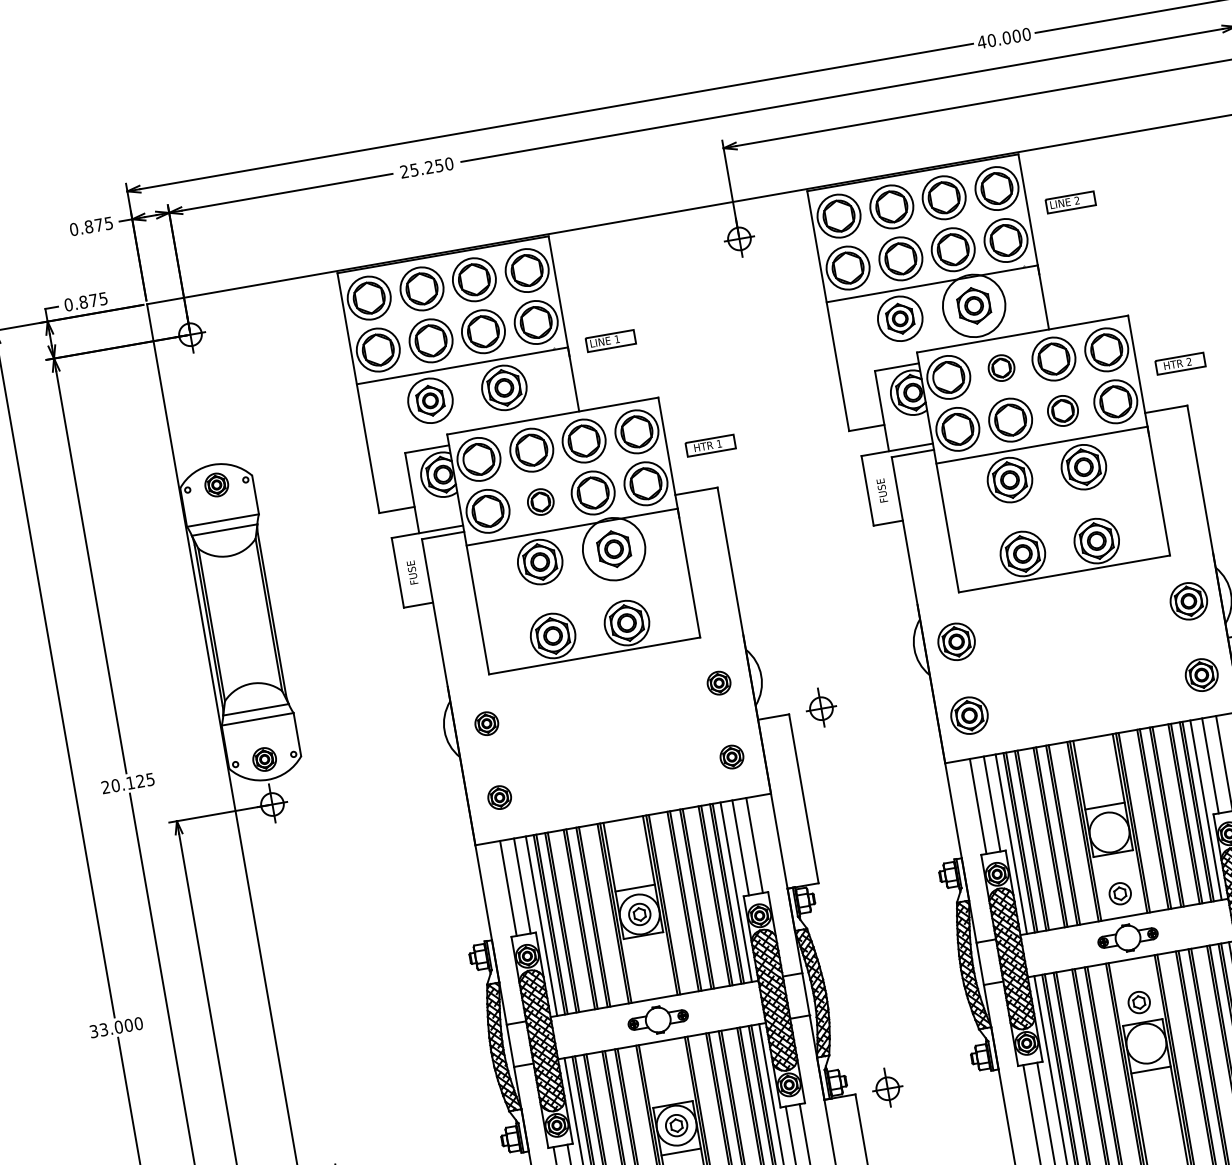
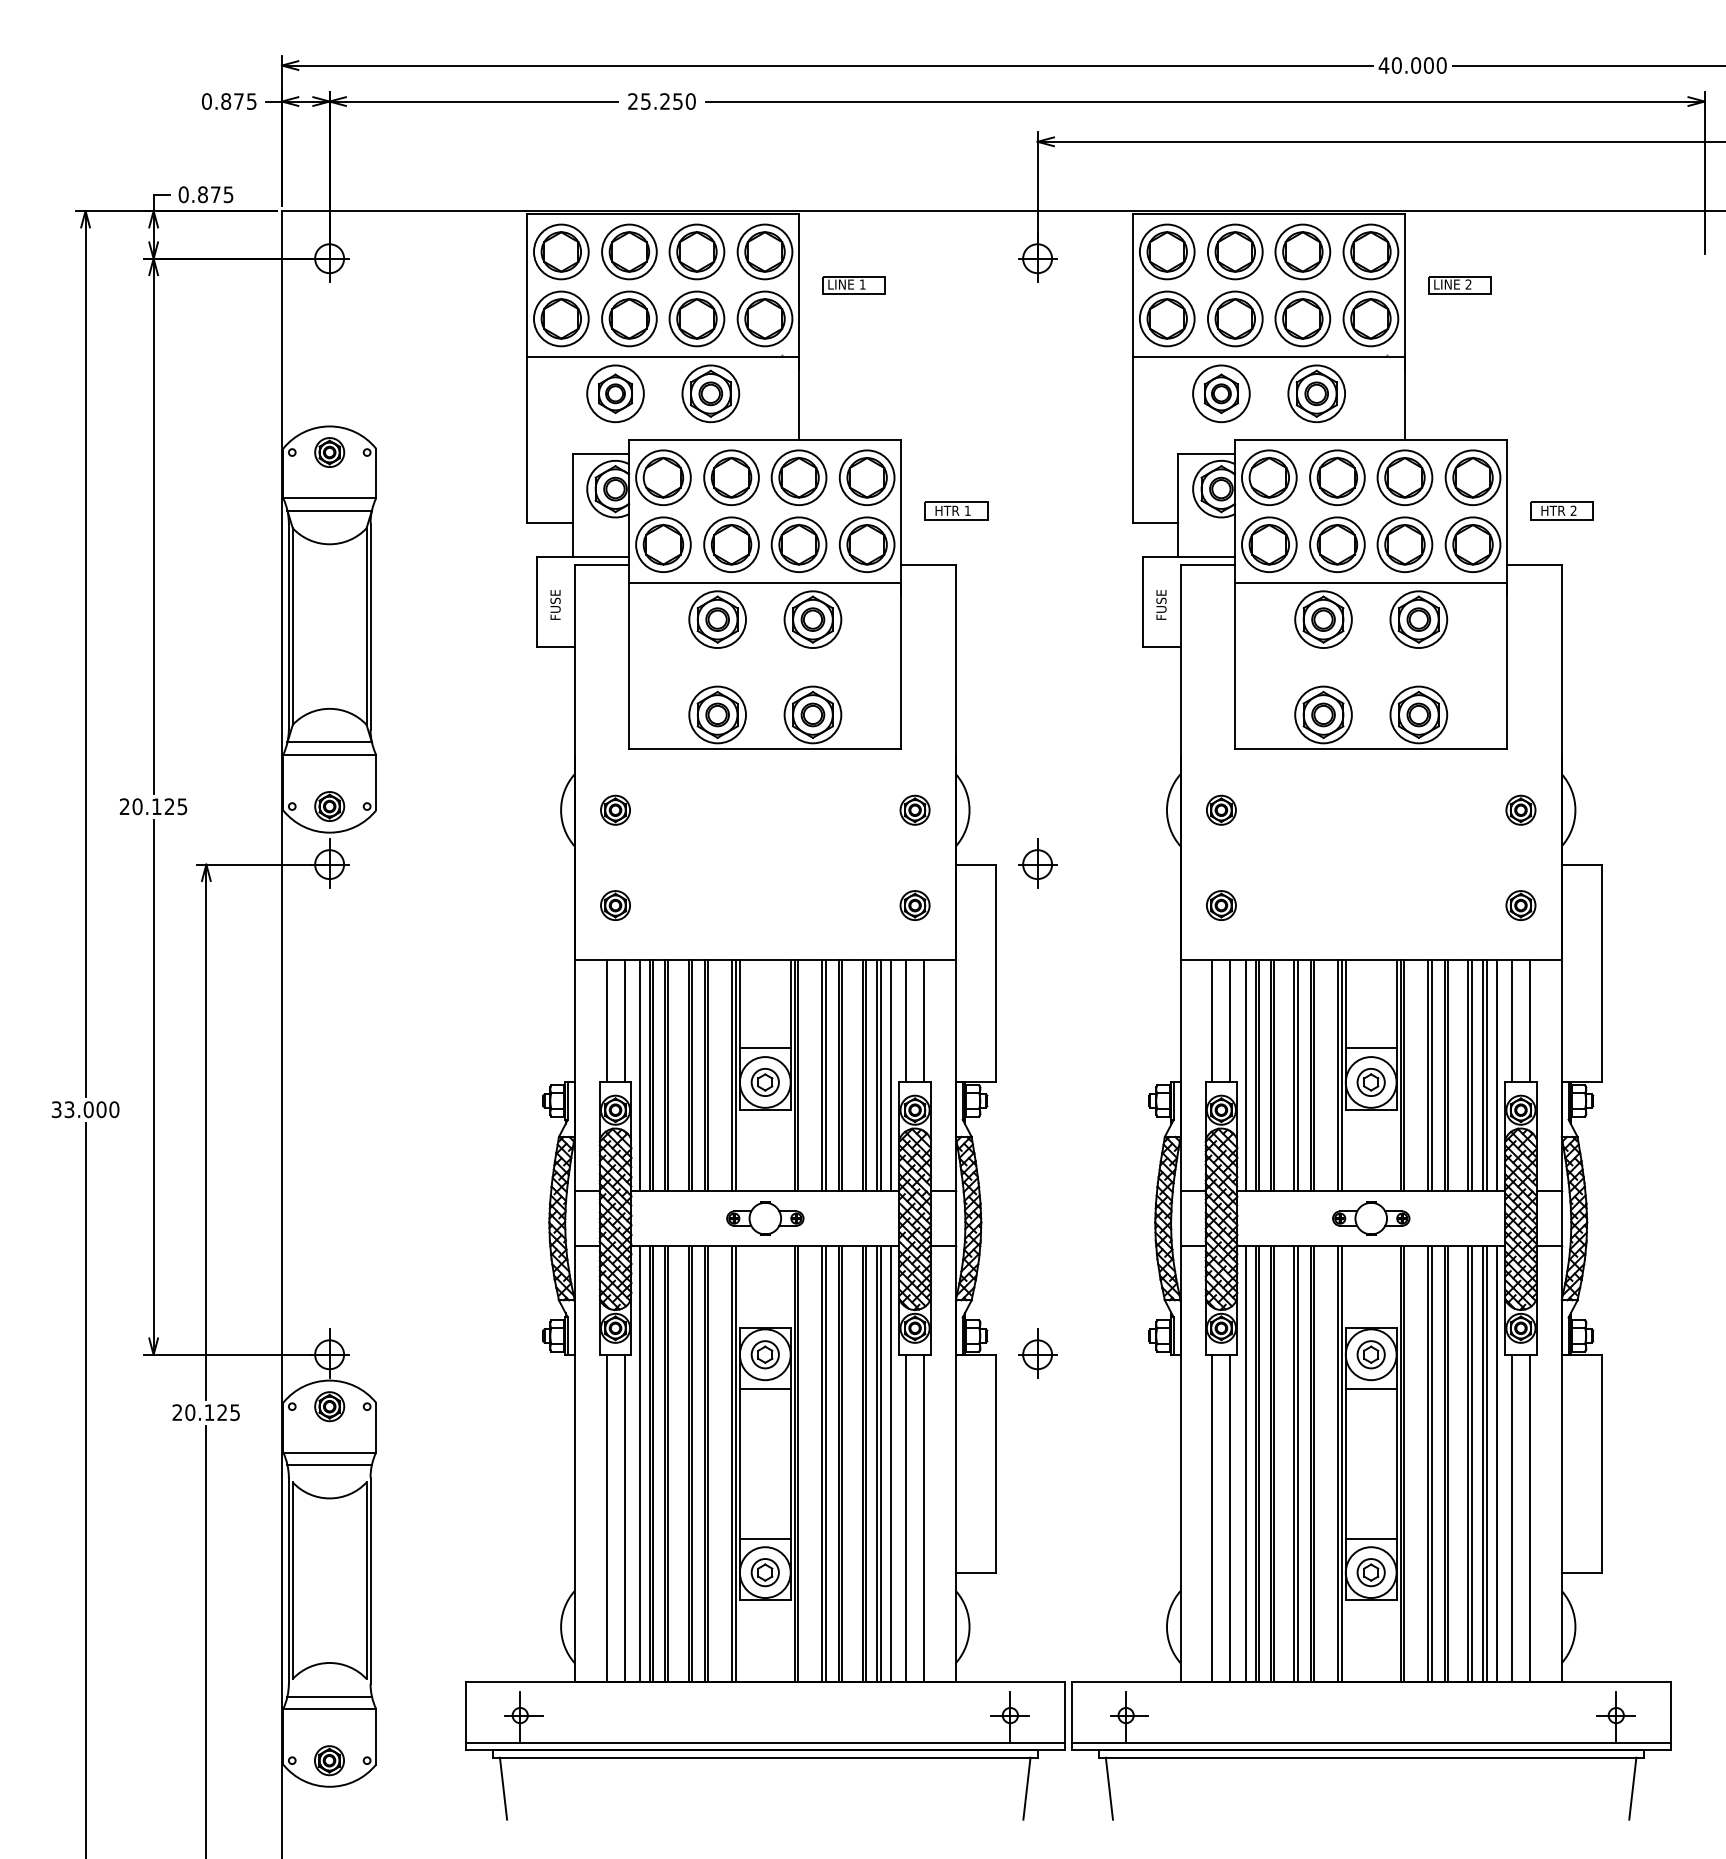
circle: (973, 305) -> (1316, 393), size x0.71
part: (610, 341) -> (853, 285), moved
part: (1001, 367) -> (1337, 477), size x1.67
part: (1062, 410) -> (1404, 544), size x1.43
part: (540, 501) -> (731, 544), size x1.67
circle: (613, 549) -> (812, 619), size x0.71
part: (1188, 600) -> (1520, 809), size x0.62
part: (956, 641) -> (1221, 809), size x0.62
part: (1201, 675) -> (1520, 905), size x0.71
part: (969, 715) -> (1221, 905), size x0.62
part: (1119, 893) -> (1370, 1082), moved
part: (1138, 1002) -> (1370, 1354), moved

